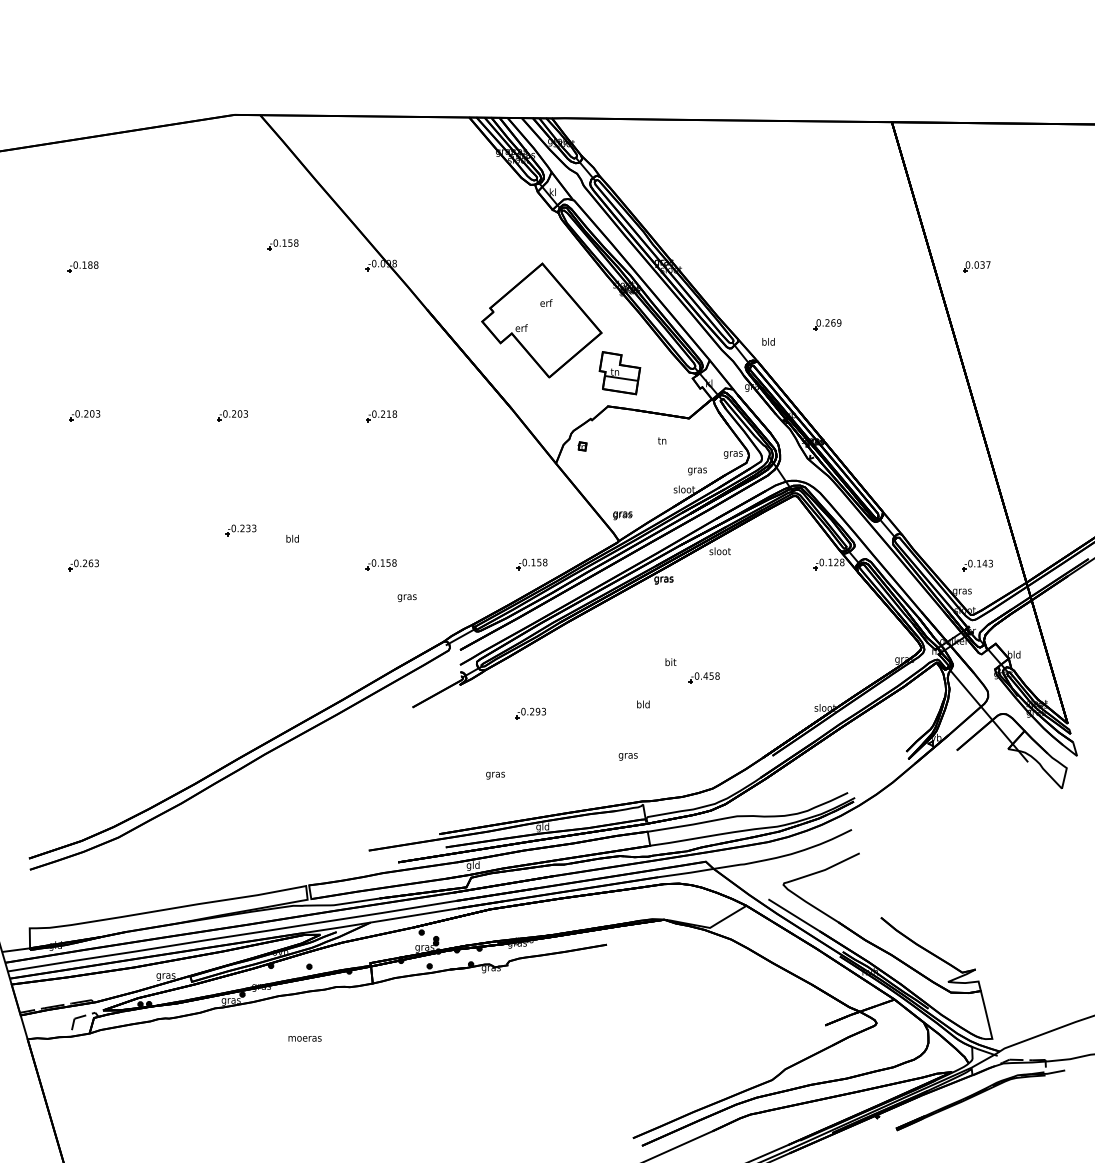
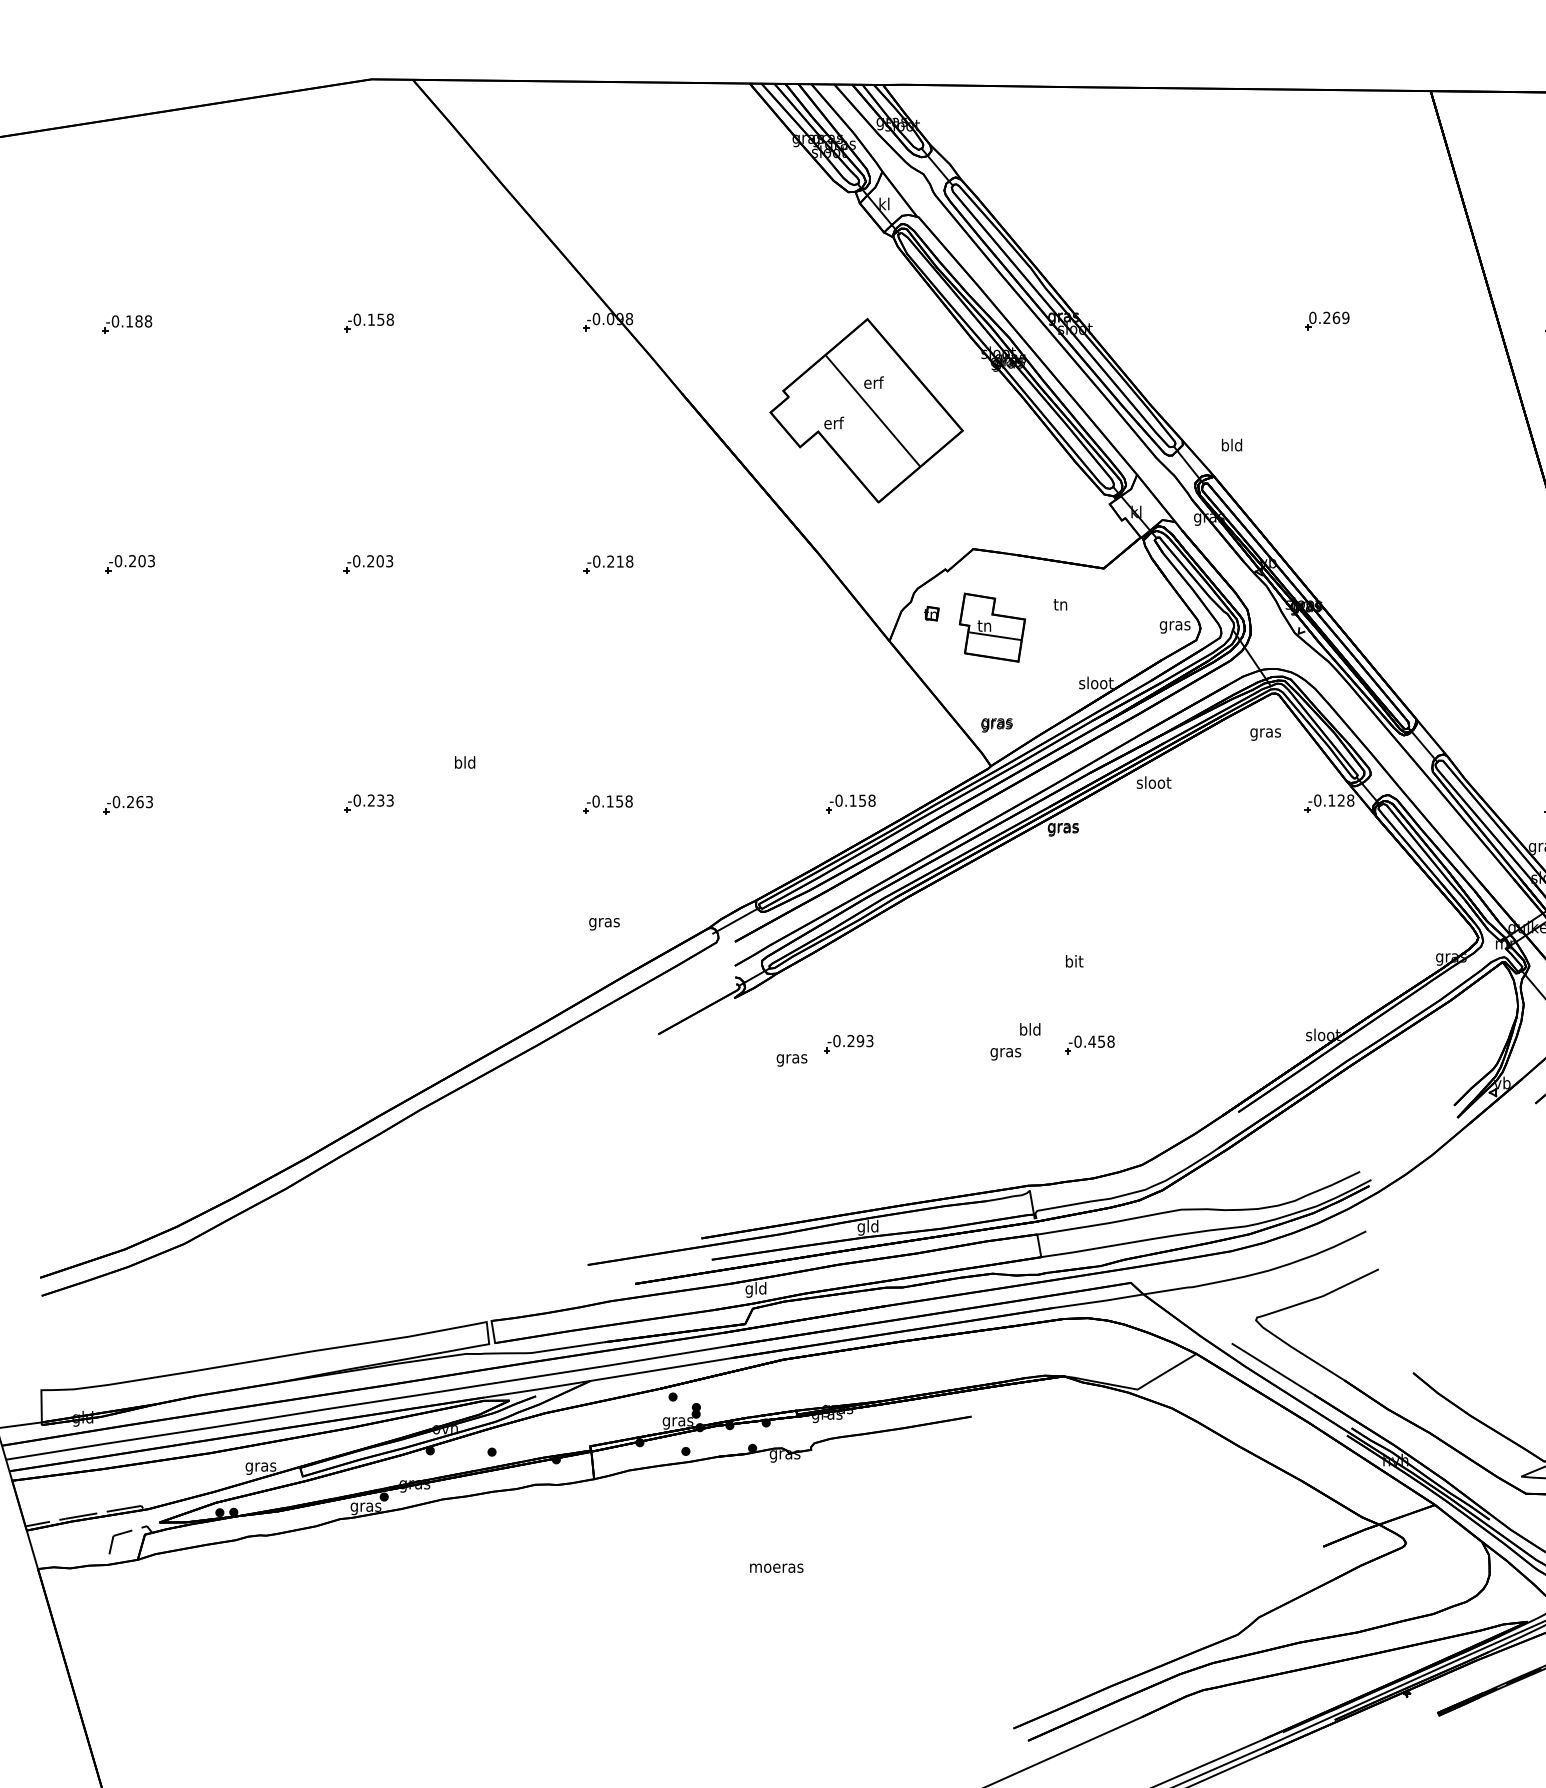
part: (282, 244) -> (368, 322), moved
line: (545, 320) -> (872, 410), added
part: (827, 324) -> (1326, 320), moved
part: (619, 373) -> (991, 628), moved
text: (697, 471) -> (1265, 734), moved
part: (240, 530) -> (368, 803), moved
text: (406, 598) -> (603, 924), moved
part: (703, 677) -> (1088, 1043), moved
text: (627, 756) -> (1004, 1053), moved
text: (495, 775) -> (791, 1060), moved
text: (304, 1038) -> (775, 1567), moved

